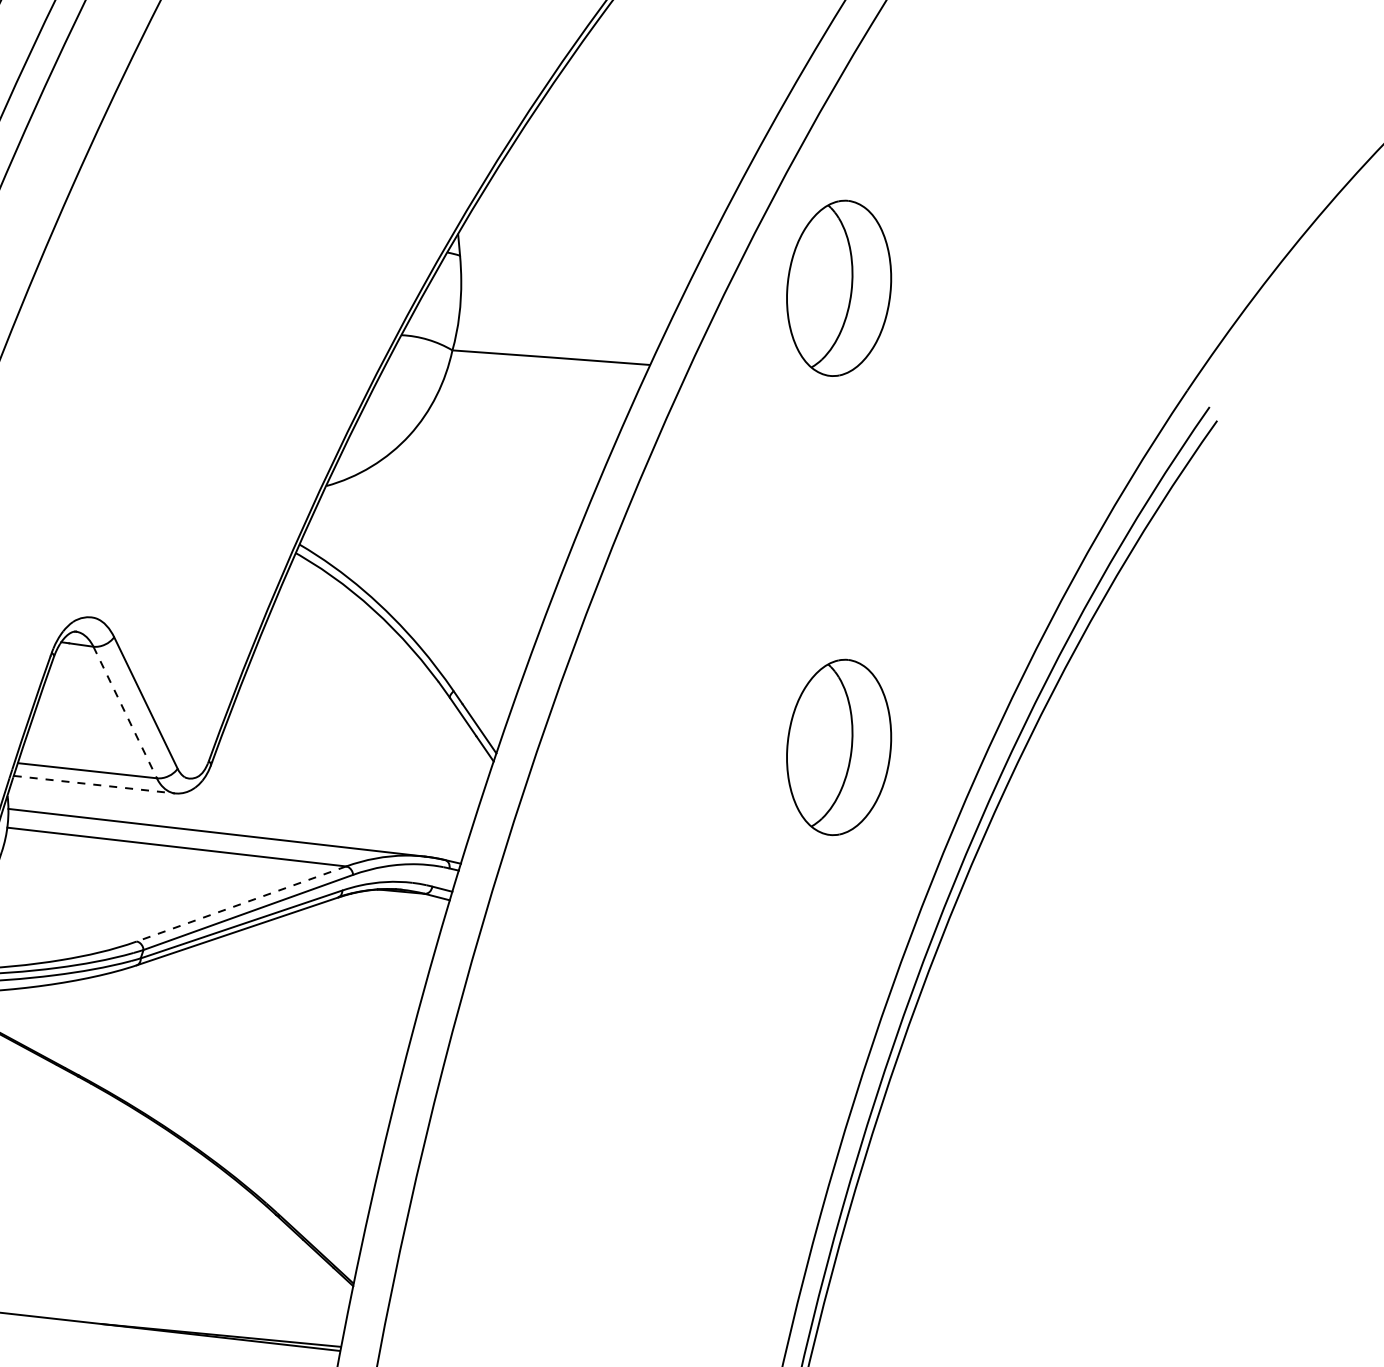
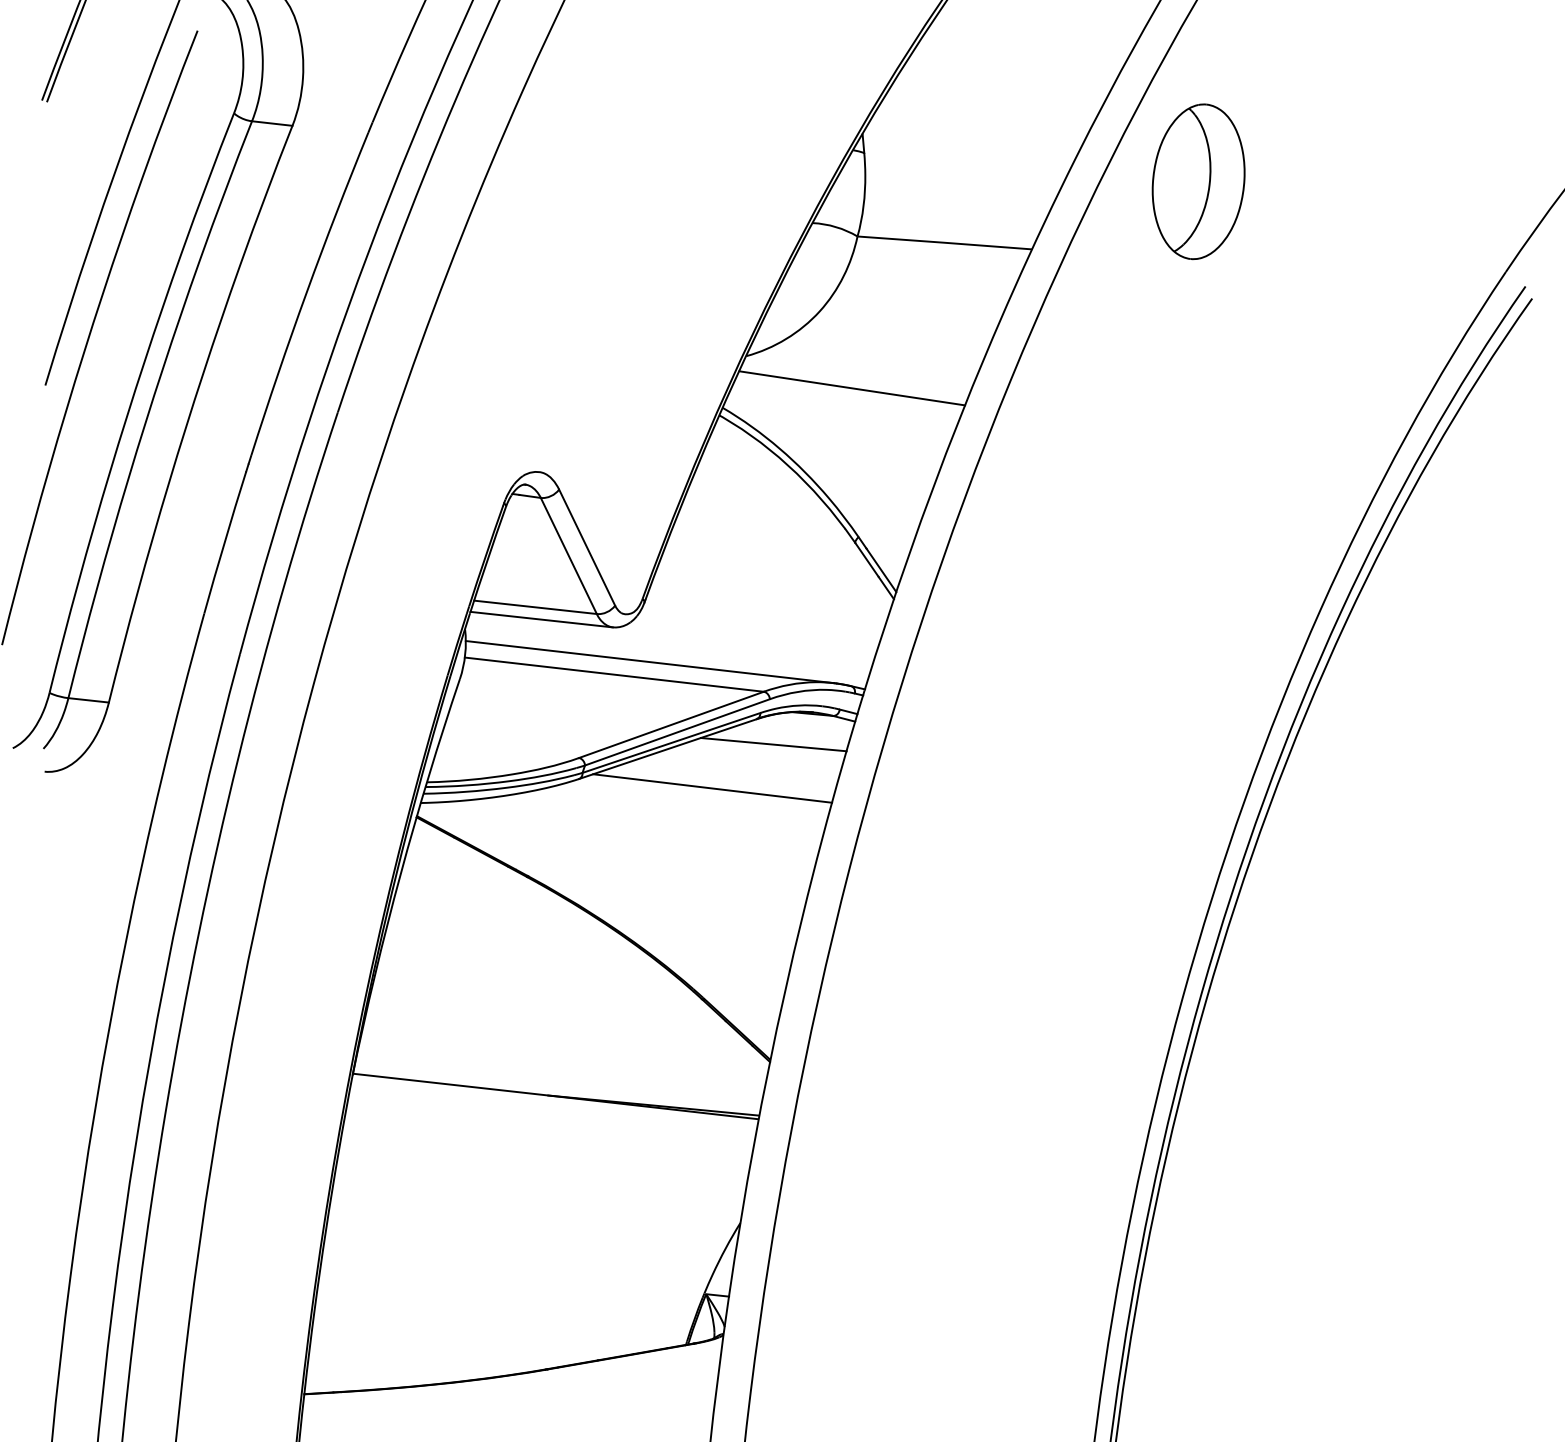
line: (446, 522) -> (852, 388), added
line: (125, 713) -> (569, 556), dashed -> solid
part: (838, 747) -> (1198, 586), removed
line: (94, 784) -> (541, 619), dashed -> solid
line: (240, 904) -> (670, 725), dashed -> solid
line: (357, 926) -> (773, 744), added
line: (288, 976) -> (712, 788), added

